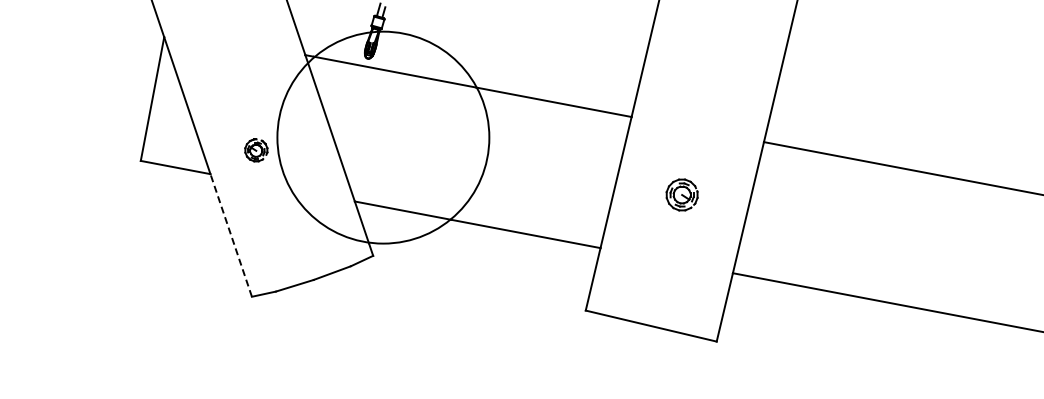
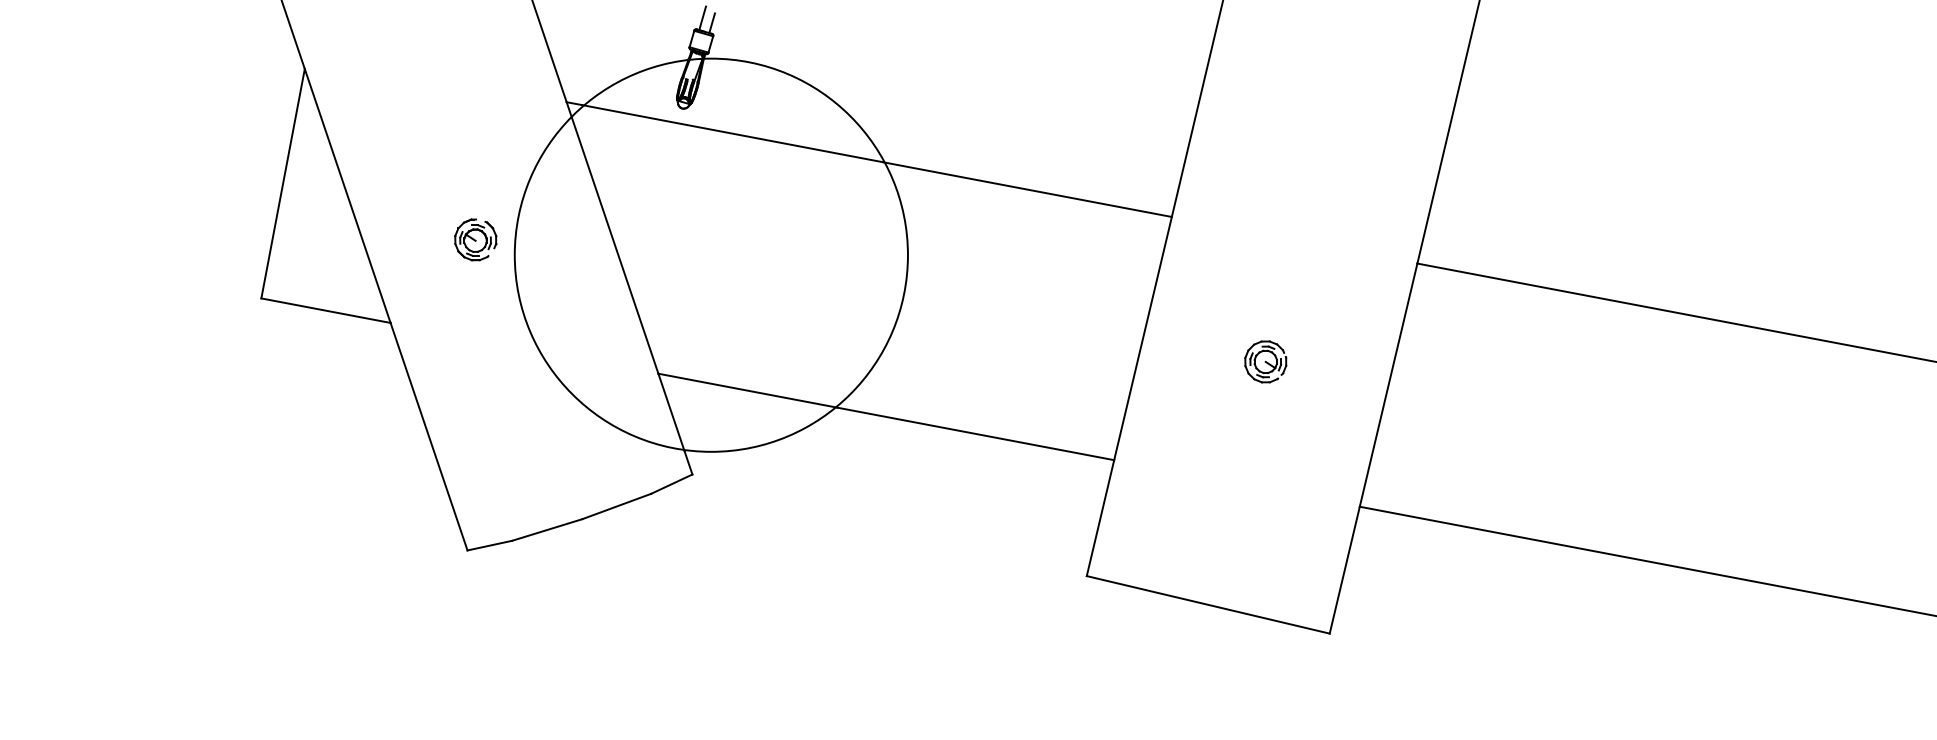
part: (256, 150) -> (475, 240), moved
part: (682, 195) -> (1266, 362), size x0.71
line: (231, 235) -> (429, 436), dashed -> solid

